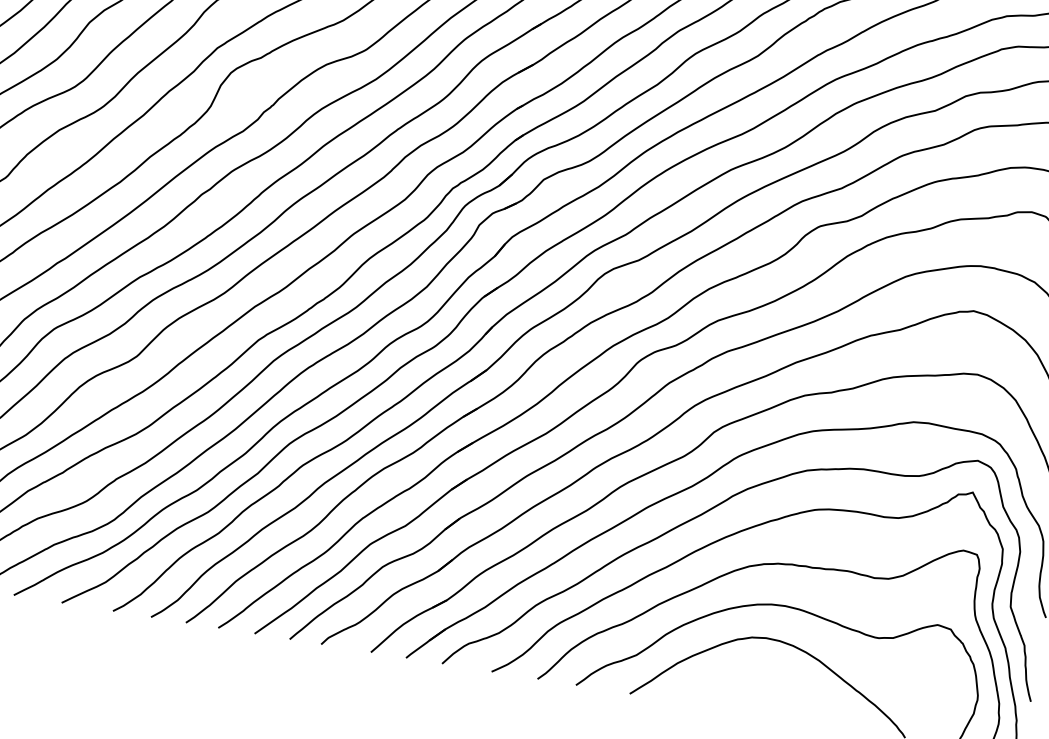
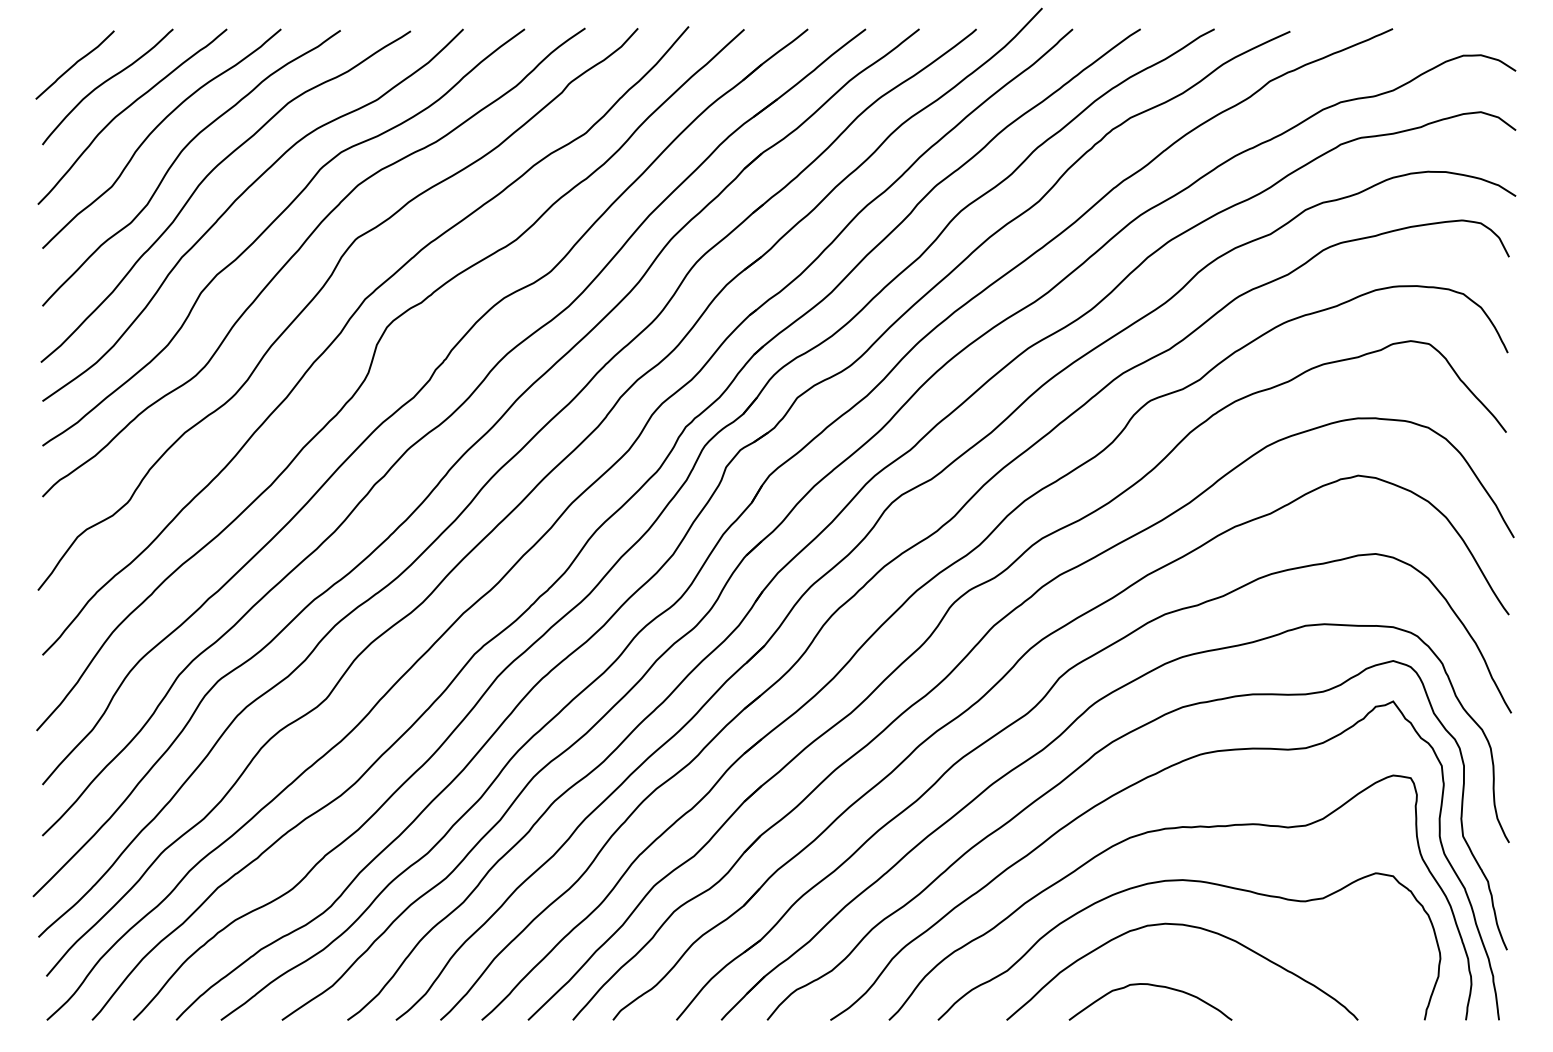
curve: (749, 685) -> (1153, 986), added

